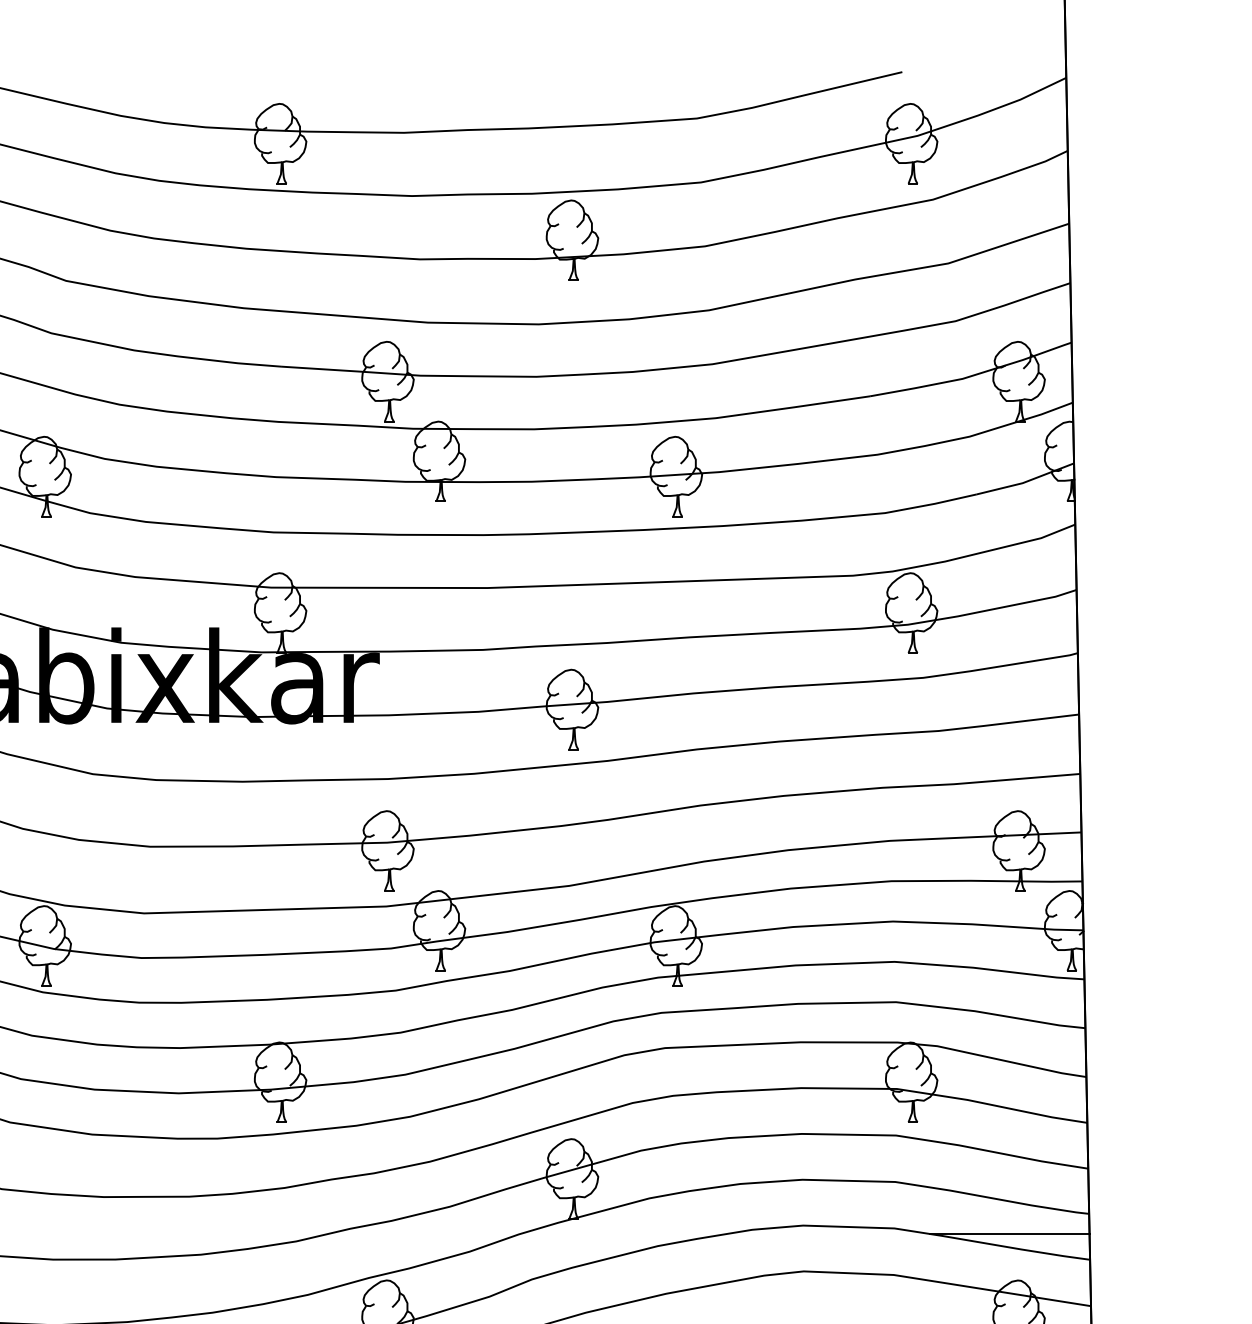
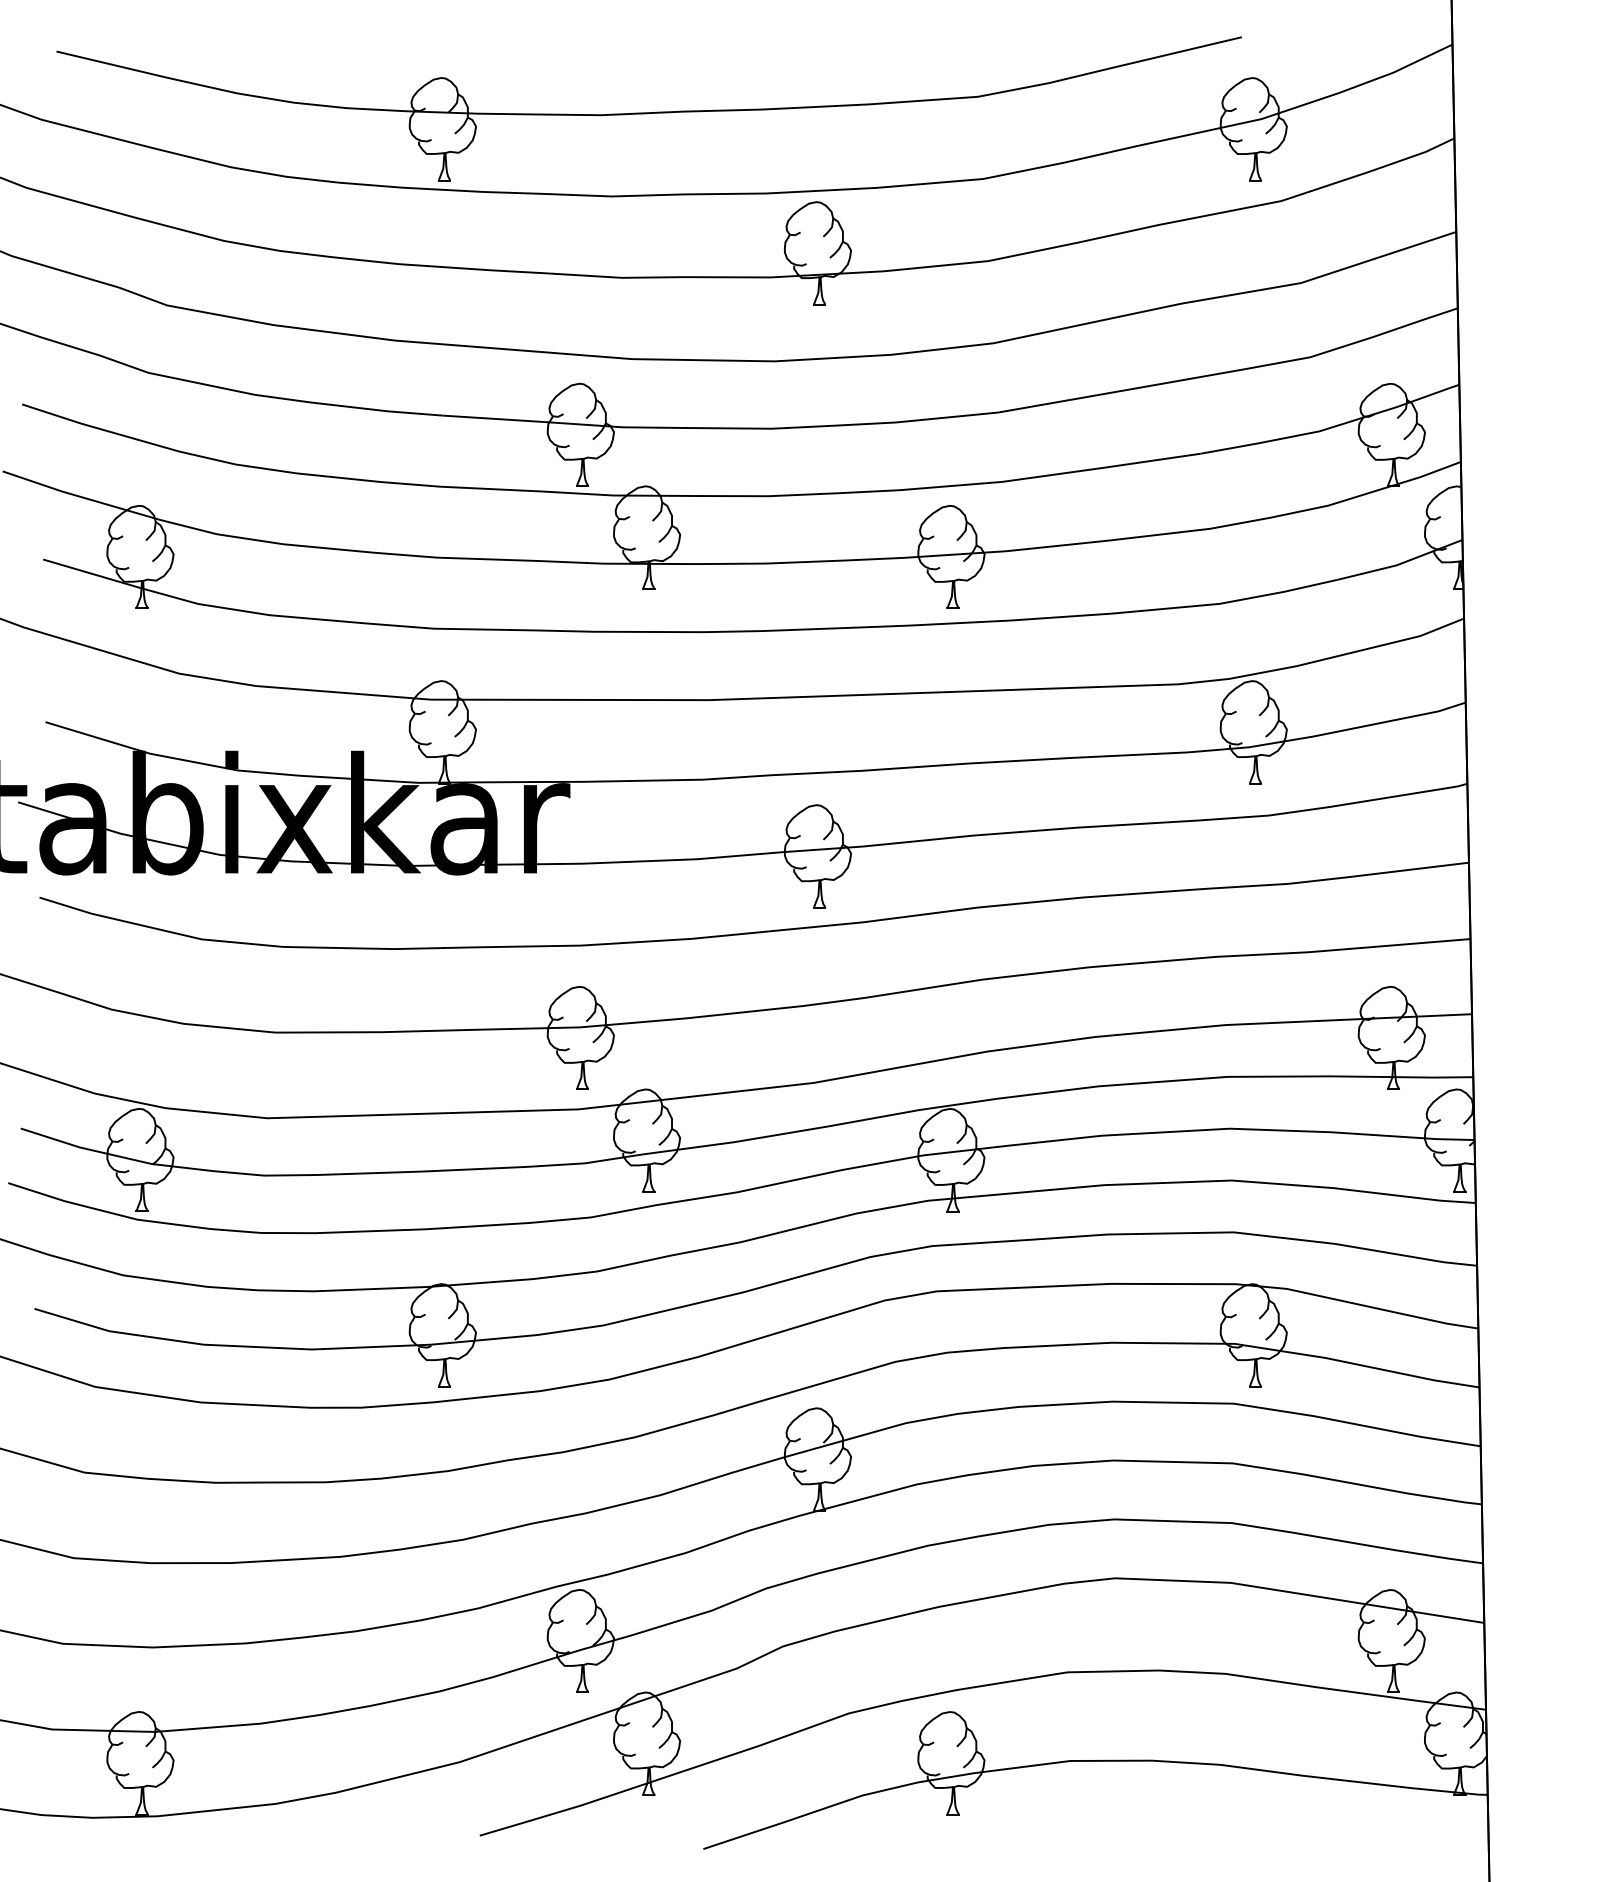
line: (1009, 1233) -> (1379, 1529), removed

